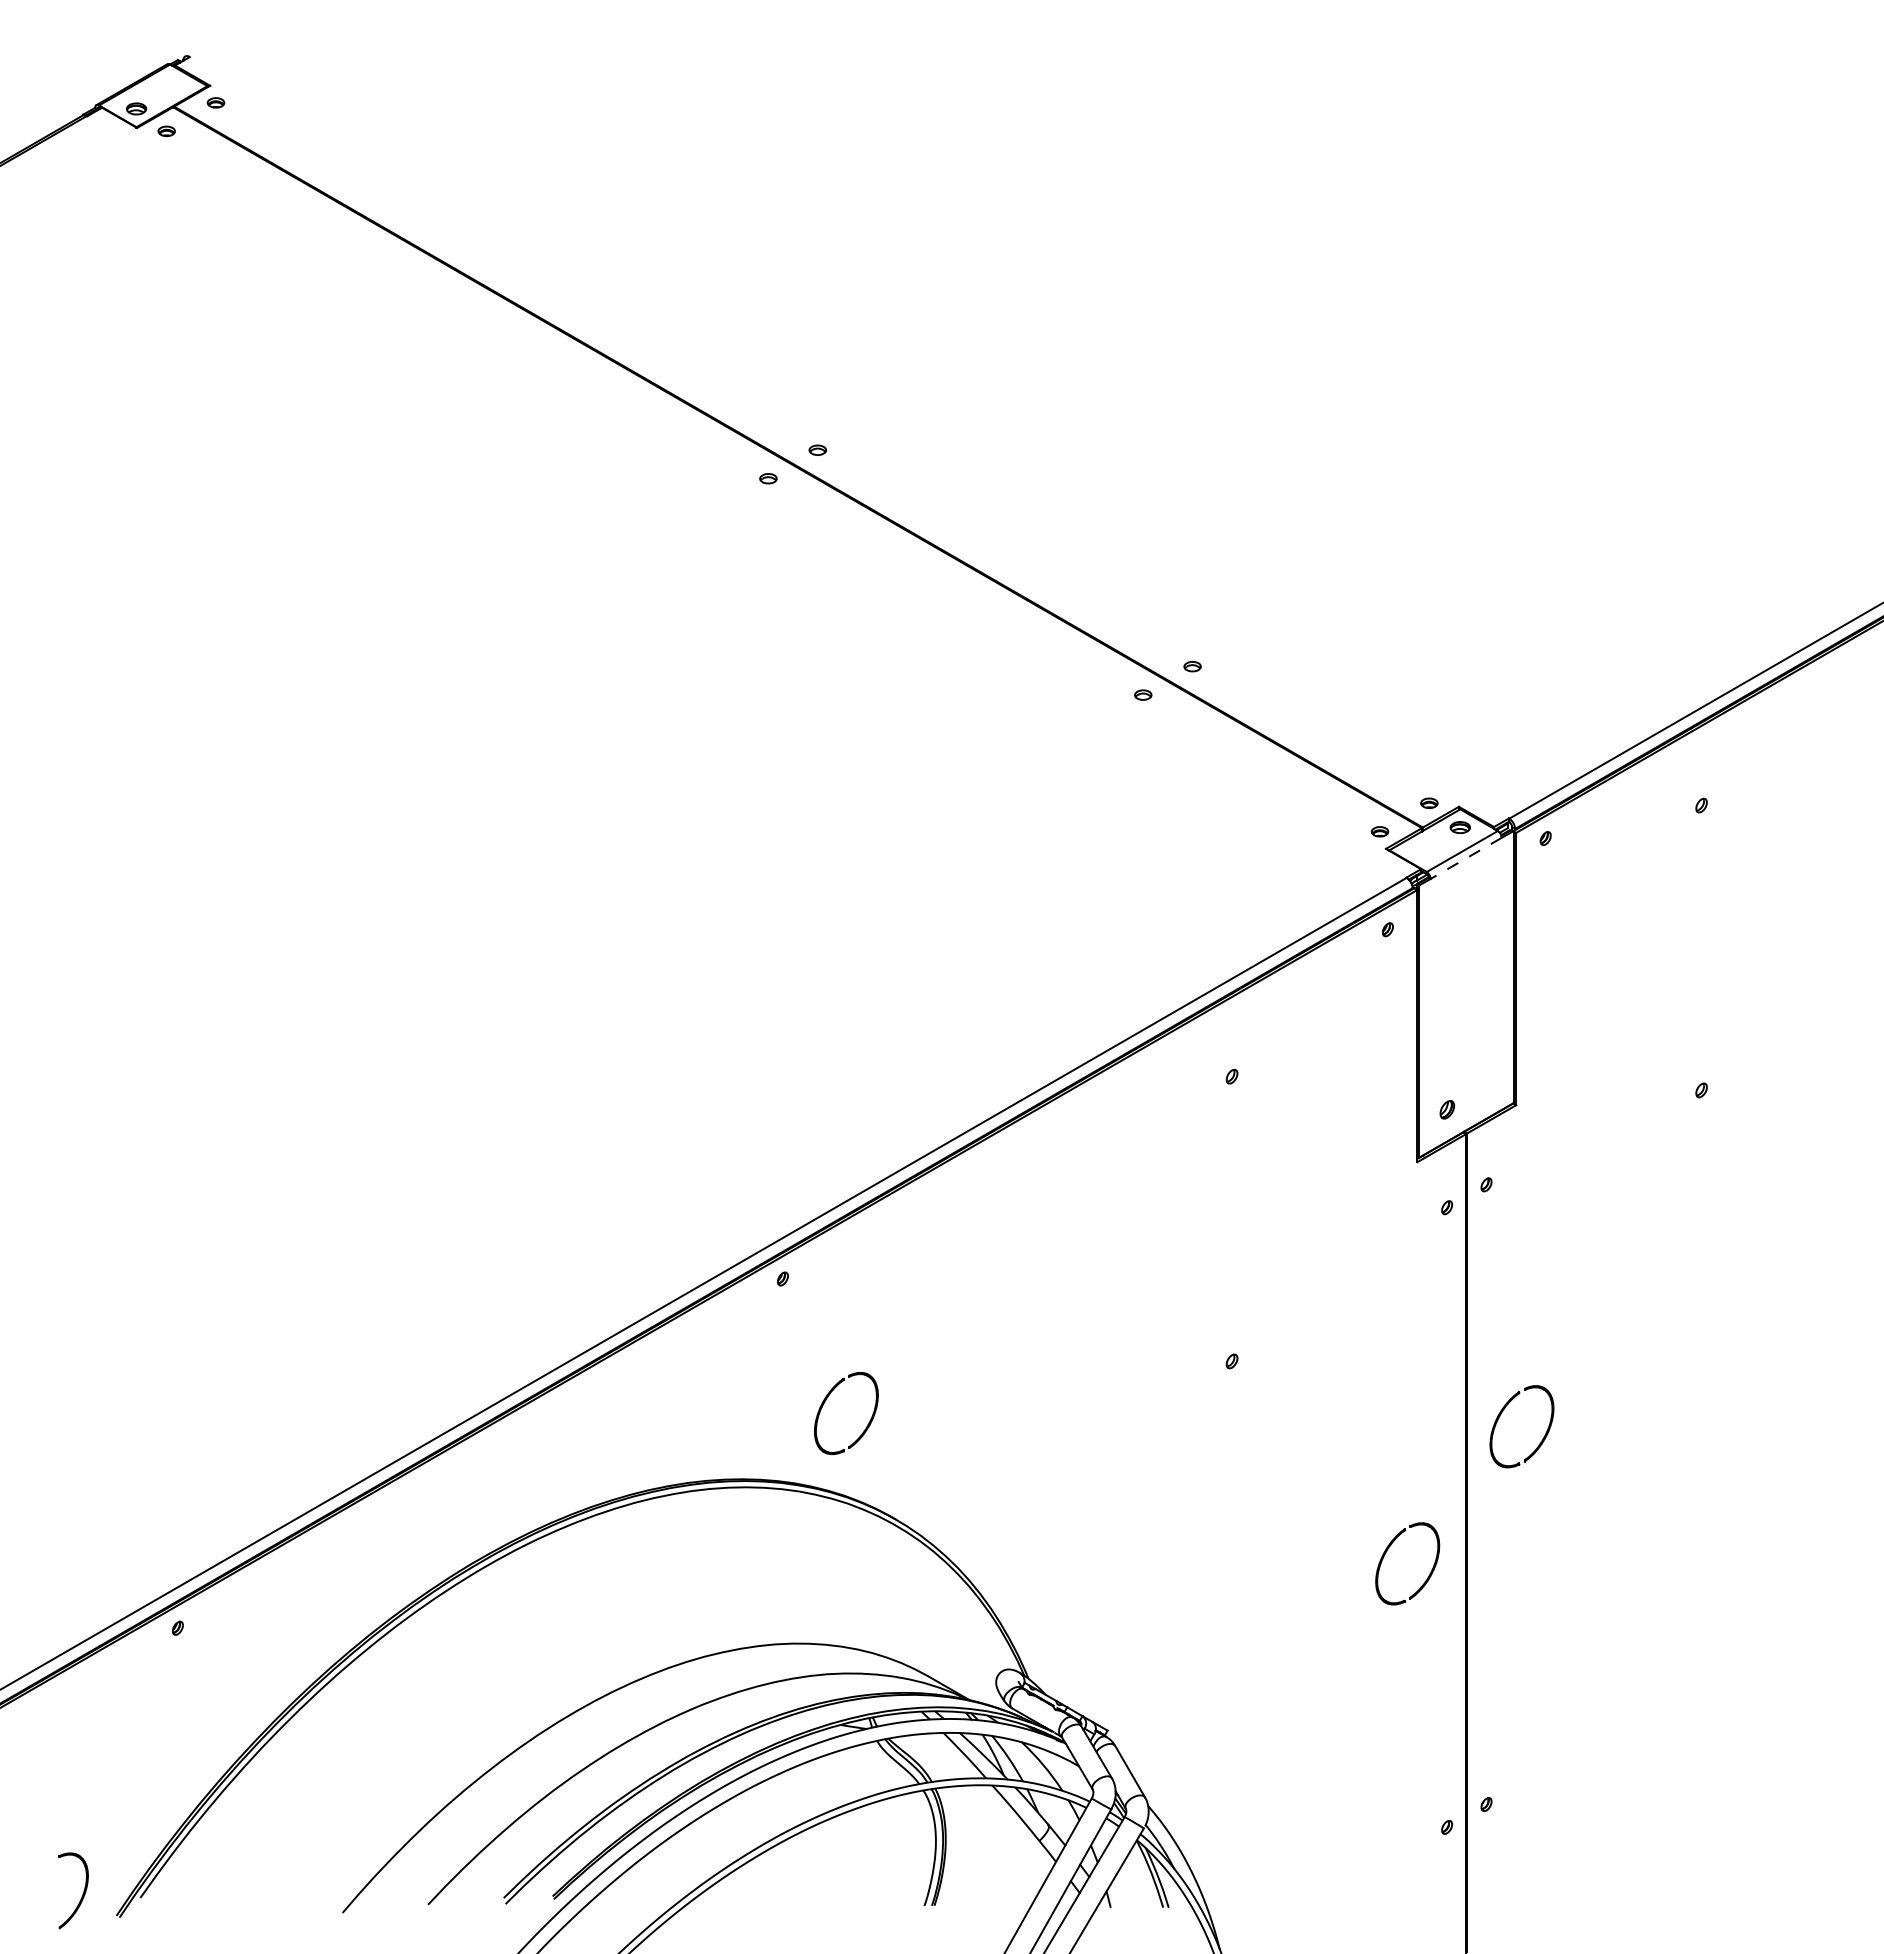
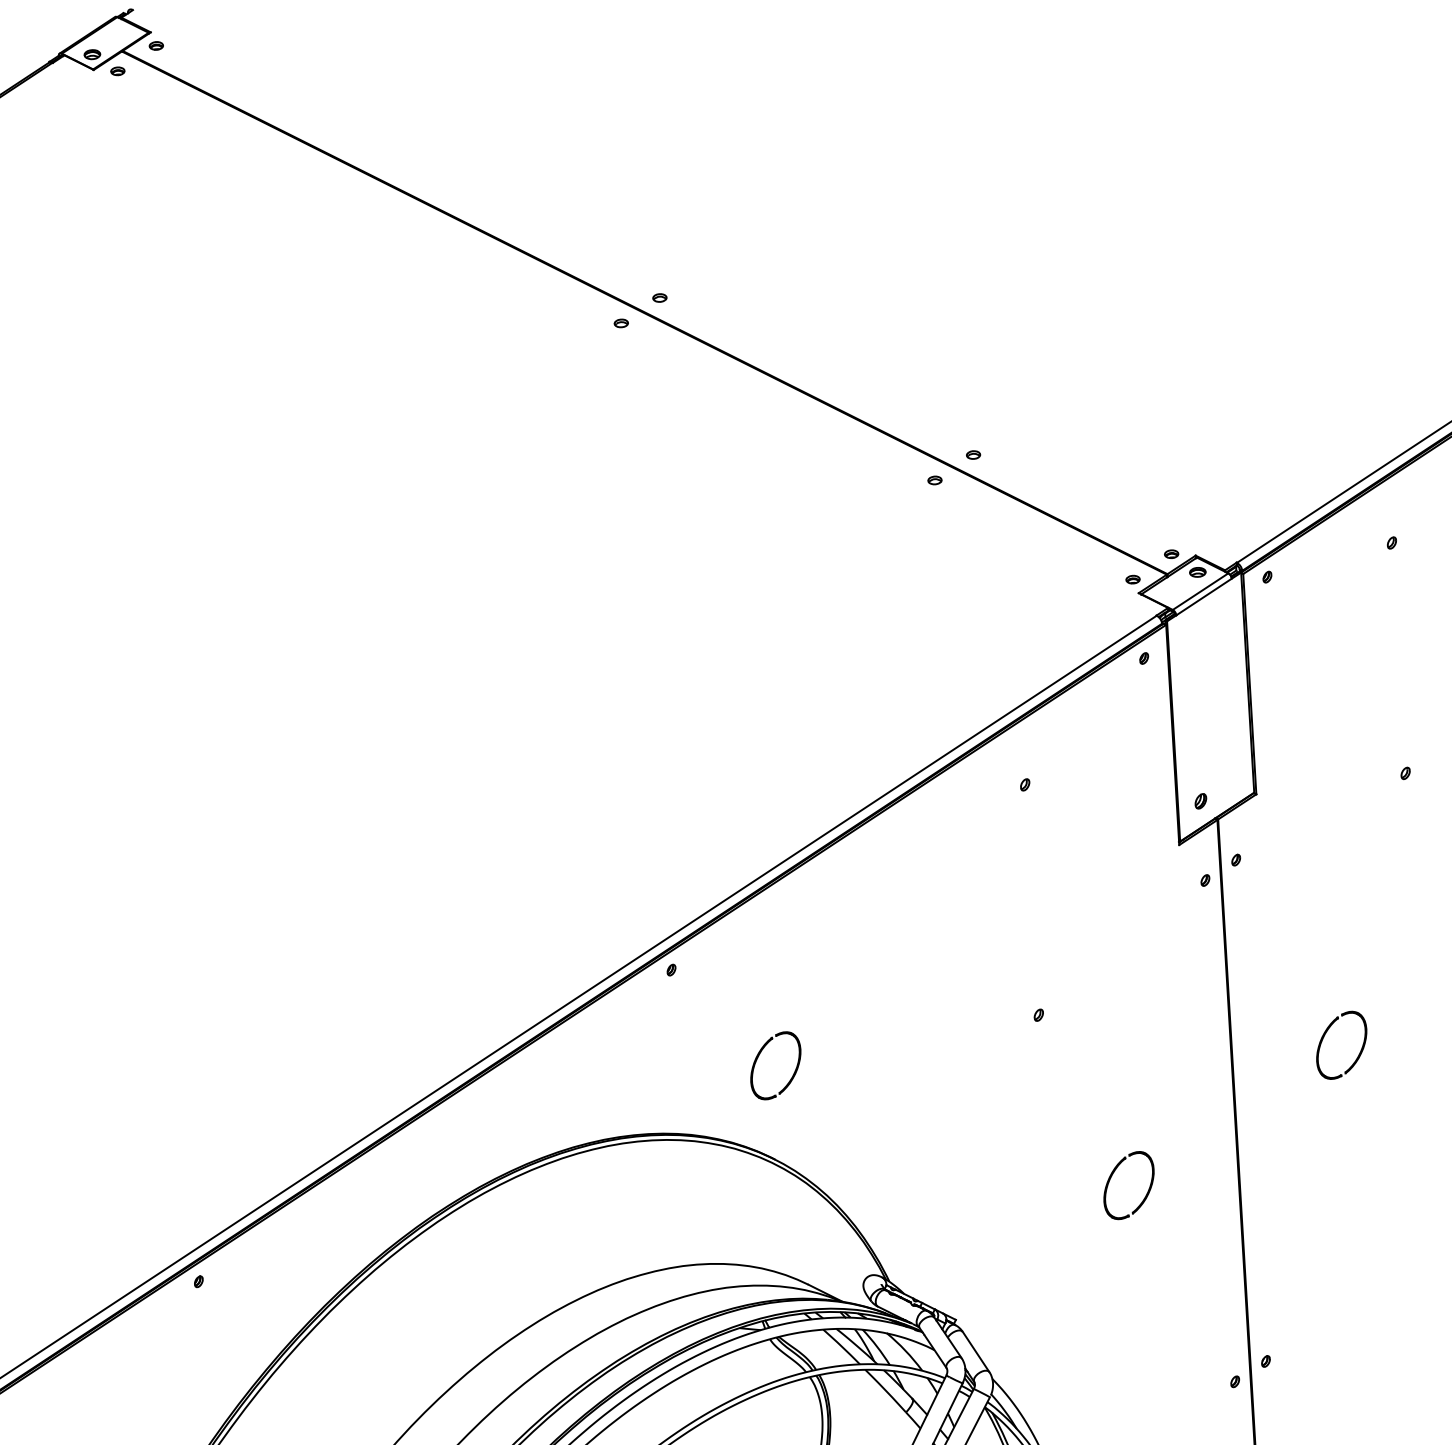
line: (1466, 858) -> (1204, 597), dashed -> solid
part: (825, 1402) -> (758, 1057), moved
part: (1500, 1416) -> (1323, 1038), moved
part: (1386, 1553) -> (1111, 1178), moved

